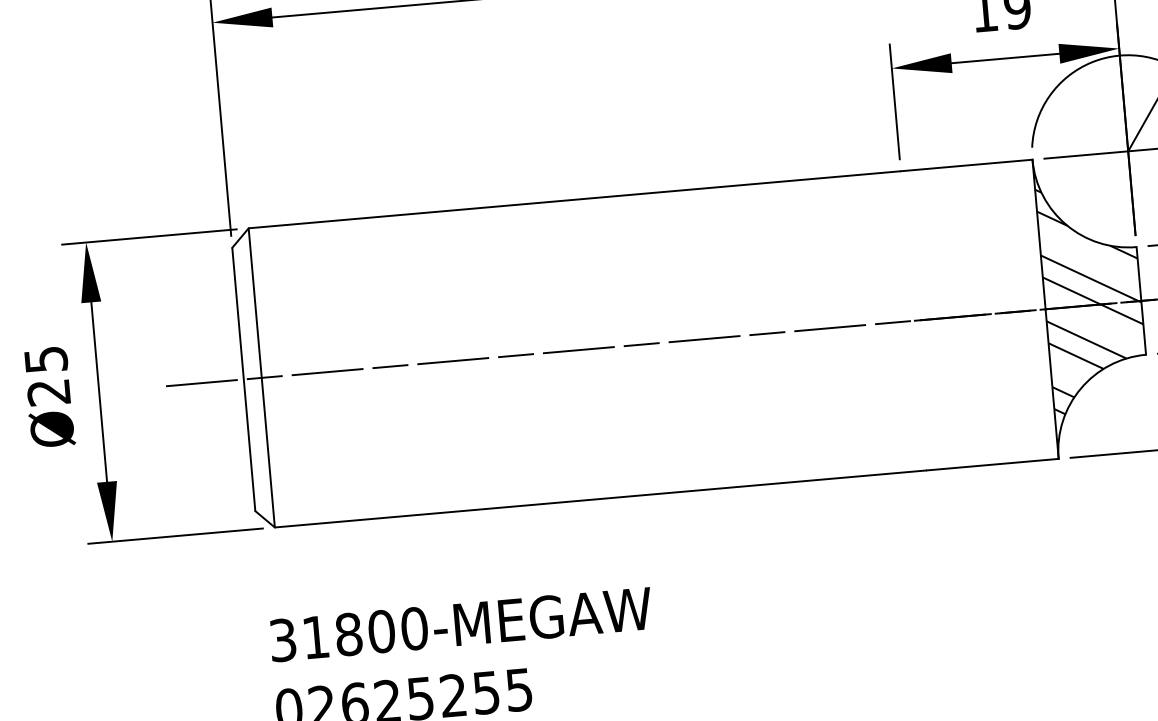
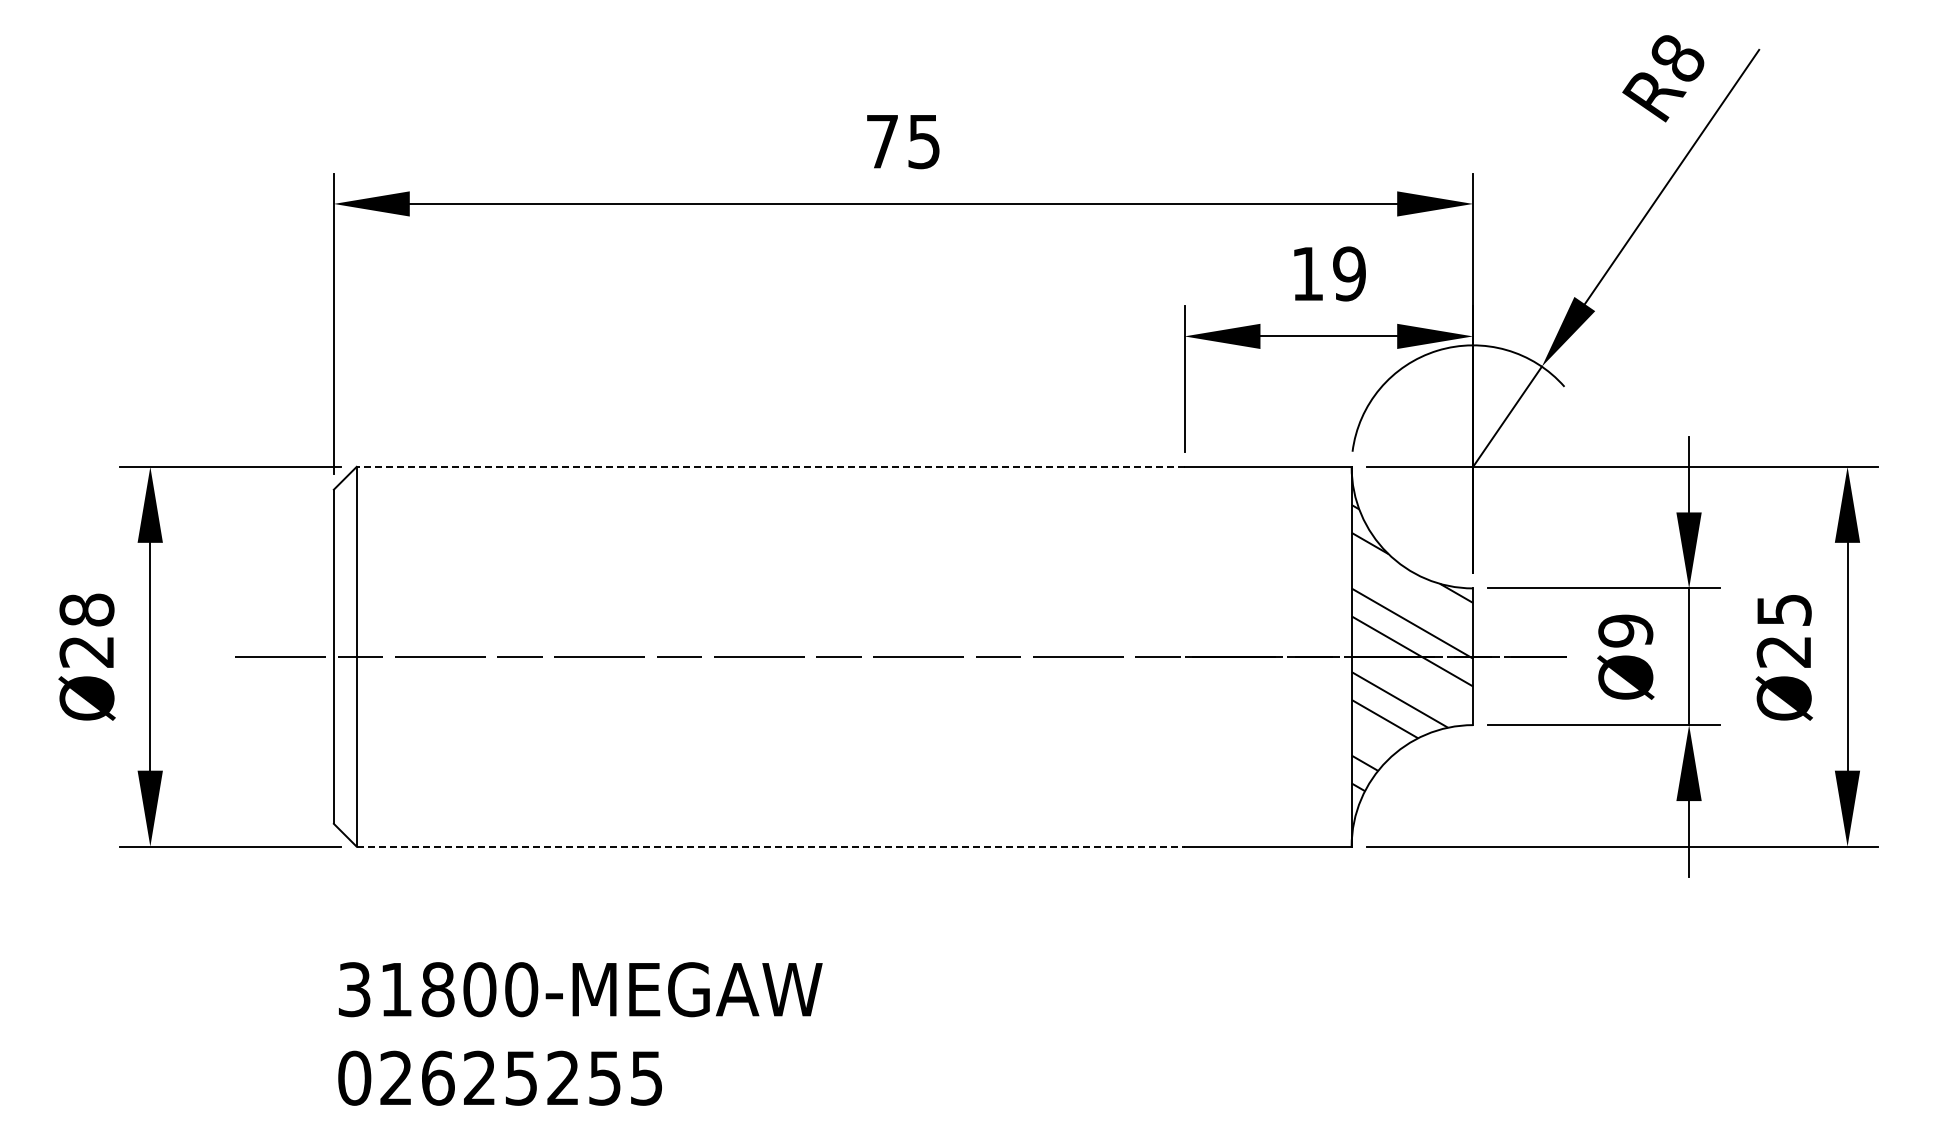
line: (575, 199) -> (771, 466), solid -> dashed
text: (45, 359) -> (86, 609), Ø25 -> Ø28
line: (601, 498) -> (771, 846), solid -> dashed

